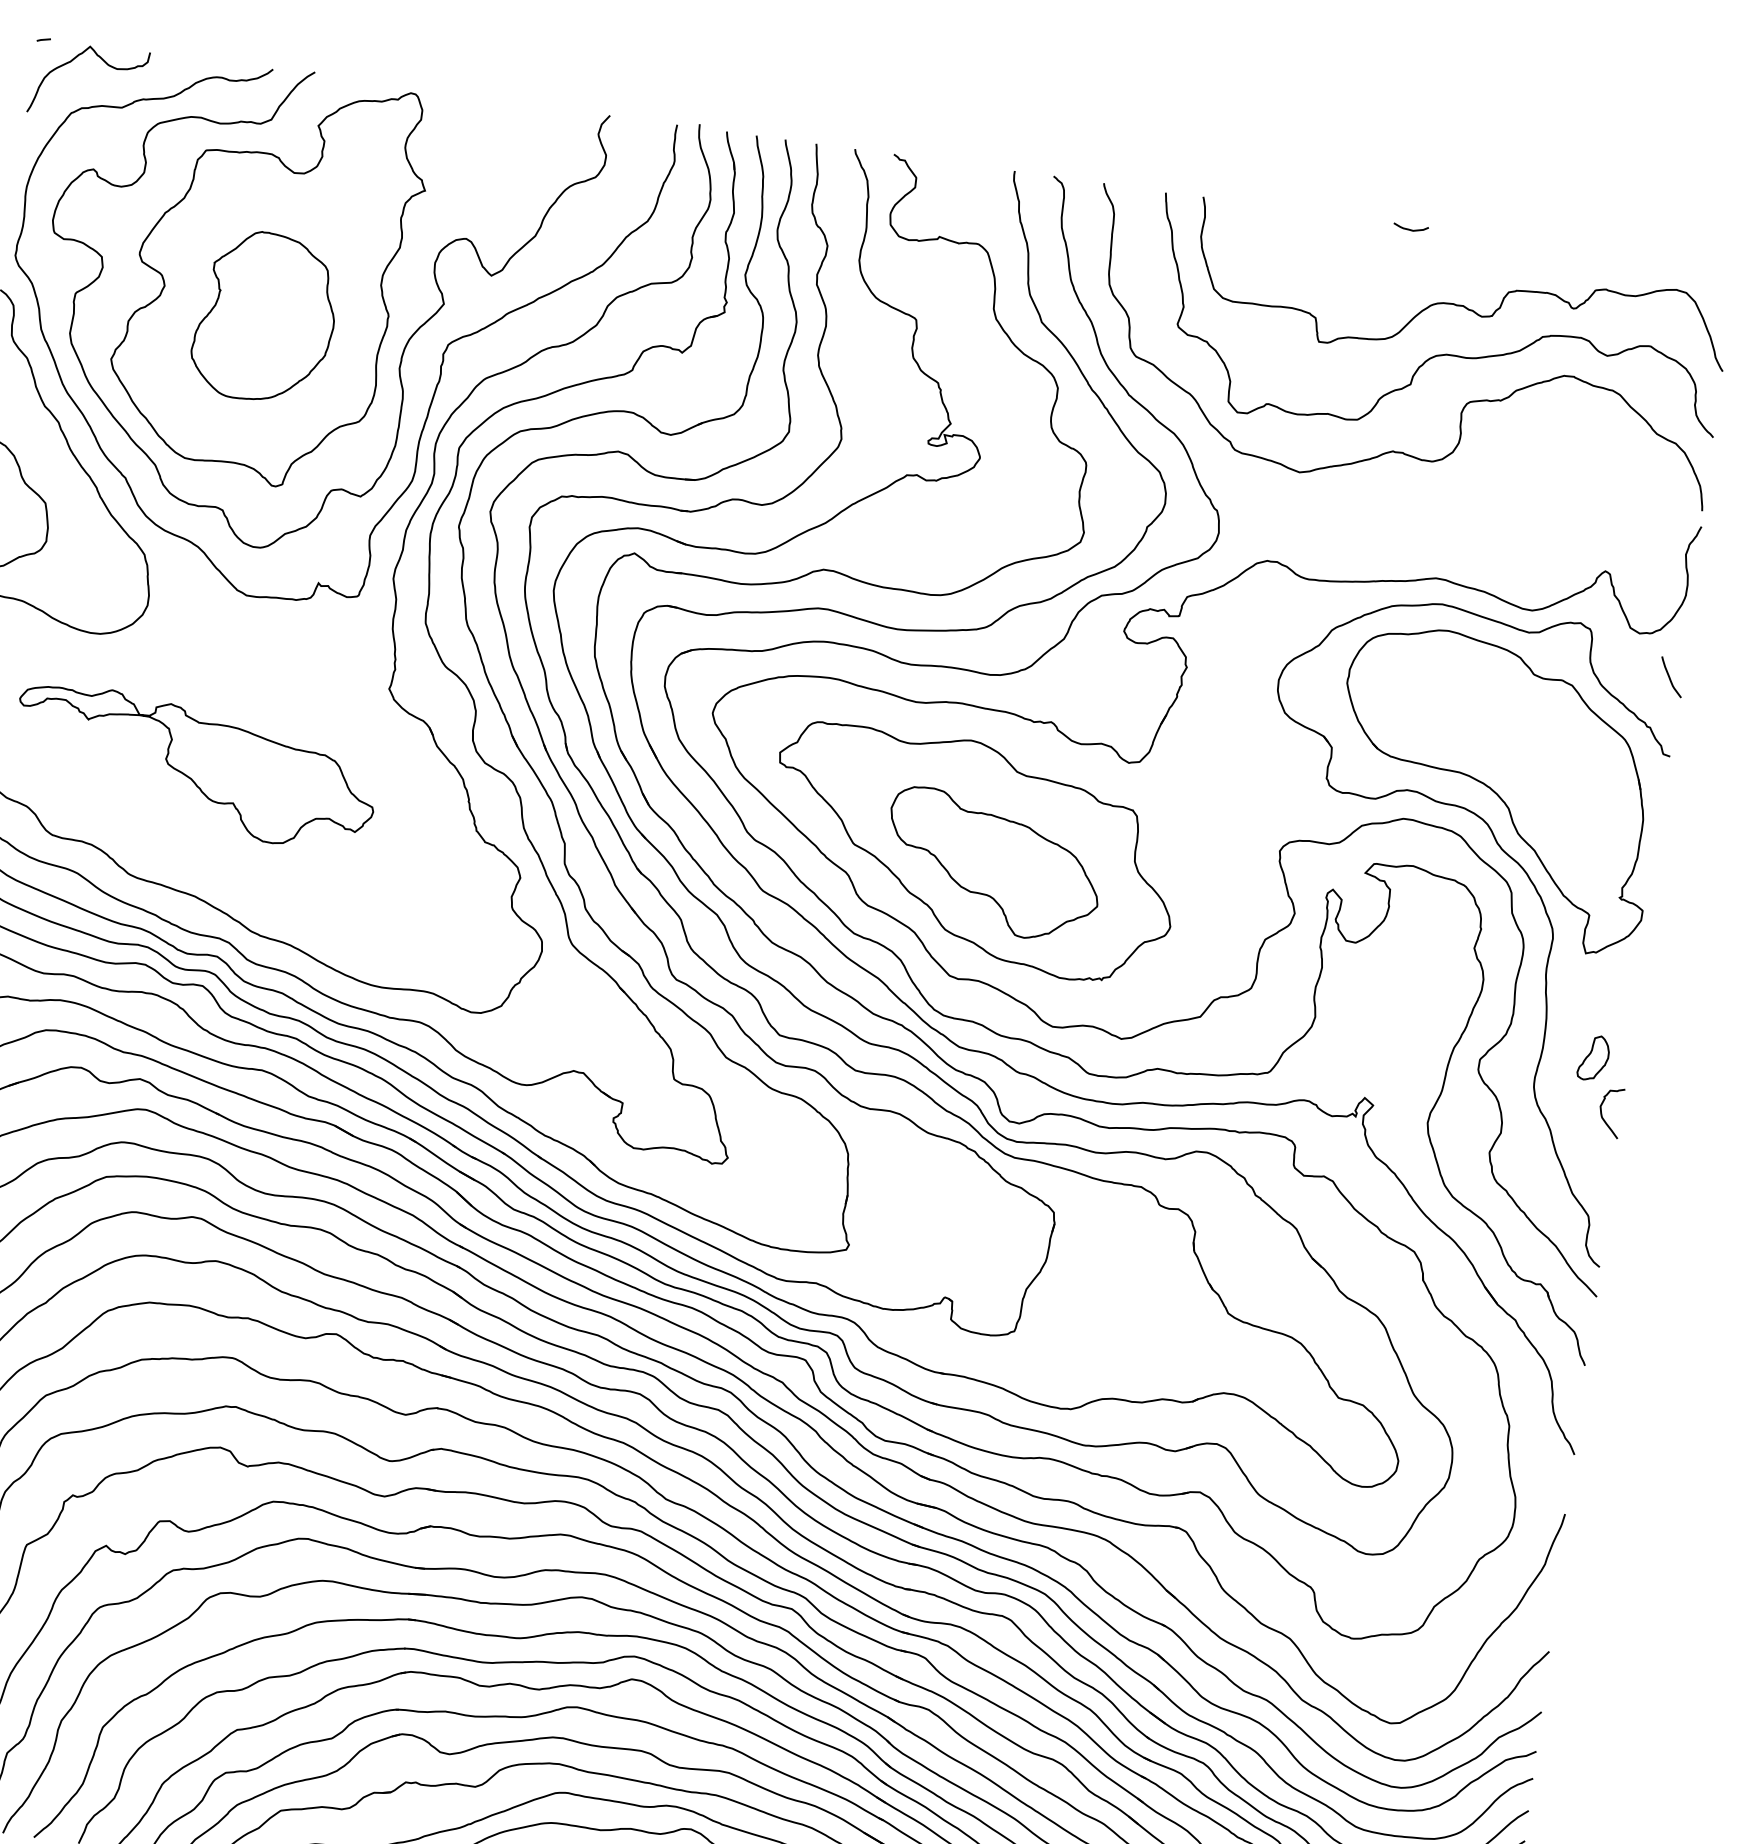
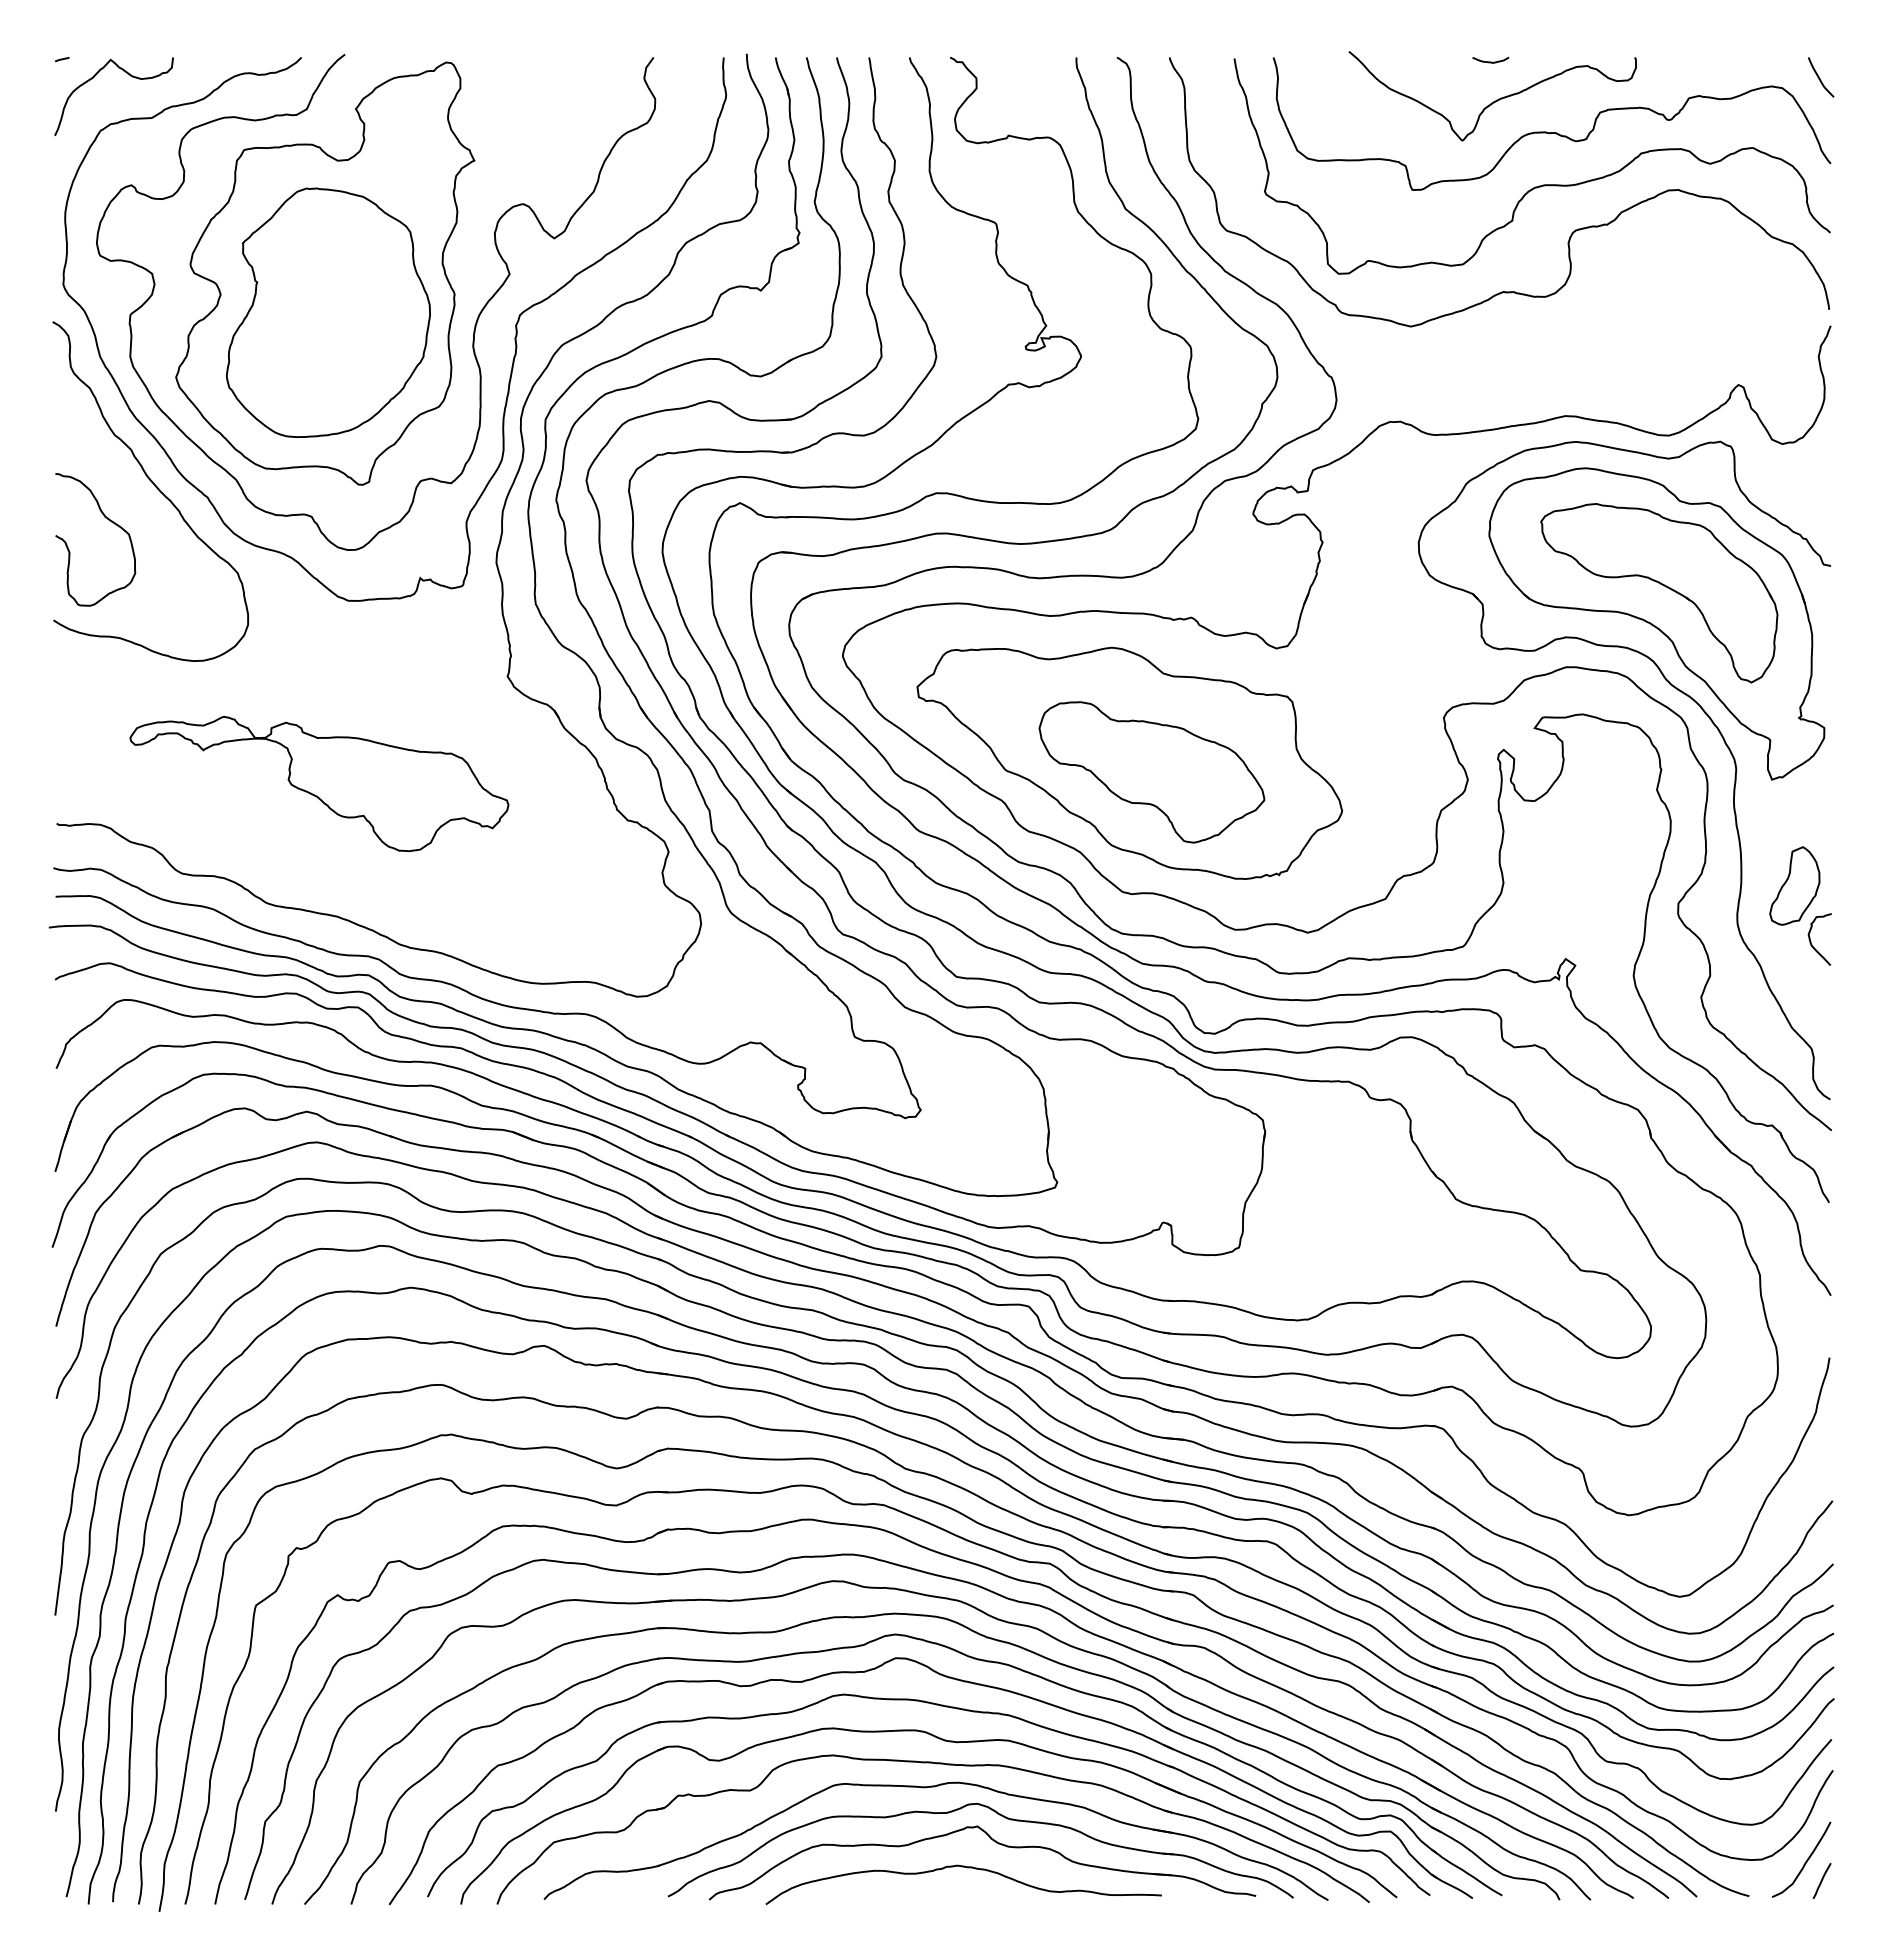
curve: (1410, 267) -> (1495, 100), added
part: (265, 317) -> (328, 312), size x1.43
curve: (1670, 678) -> (1820, 78), moved
part: (1507, 754) -> (1663, 586), added
part: (1593, 1057) -> (1794, 885), size x1.67

